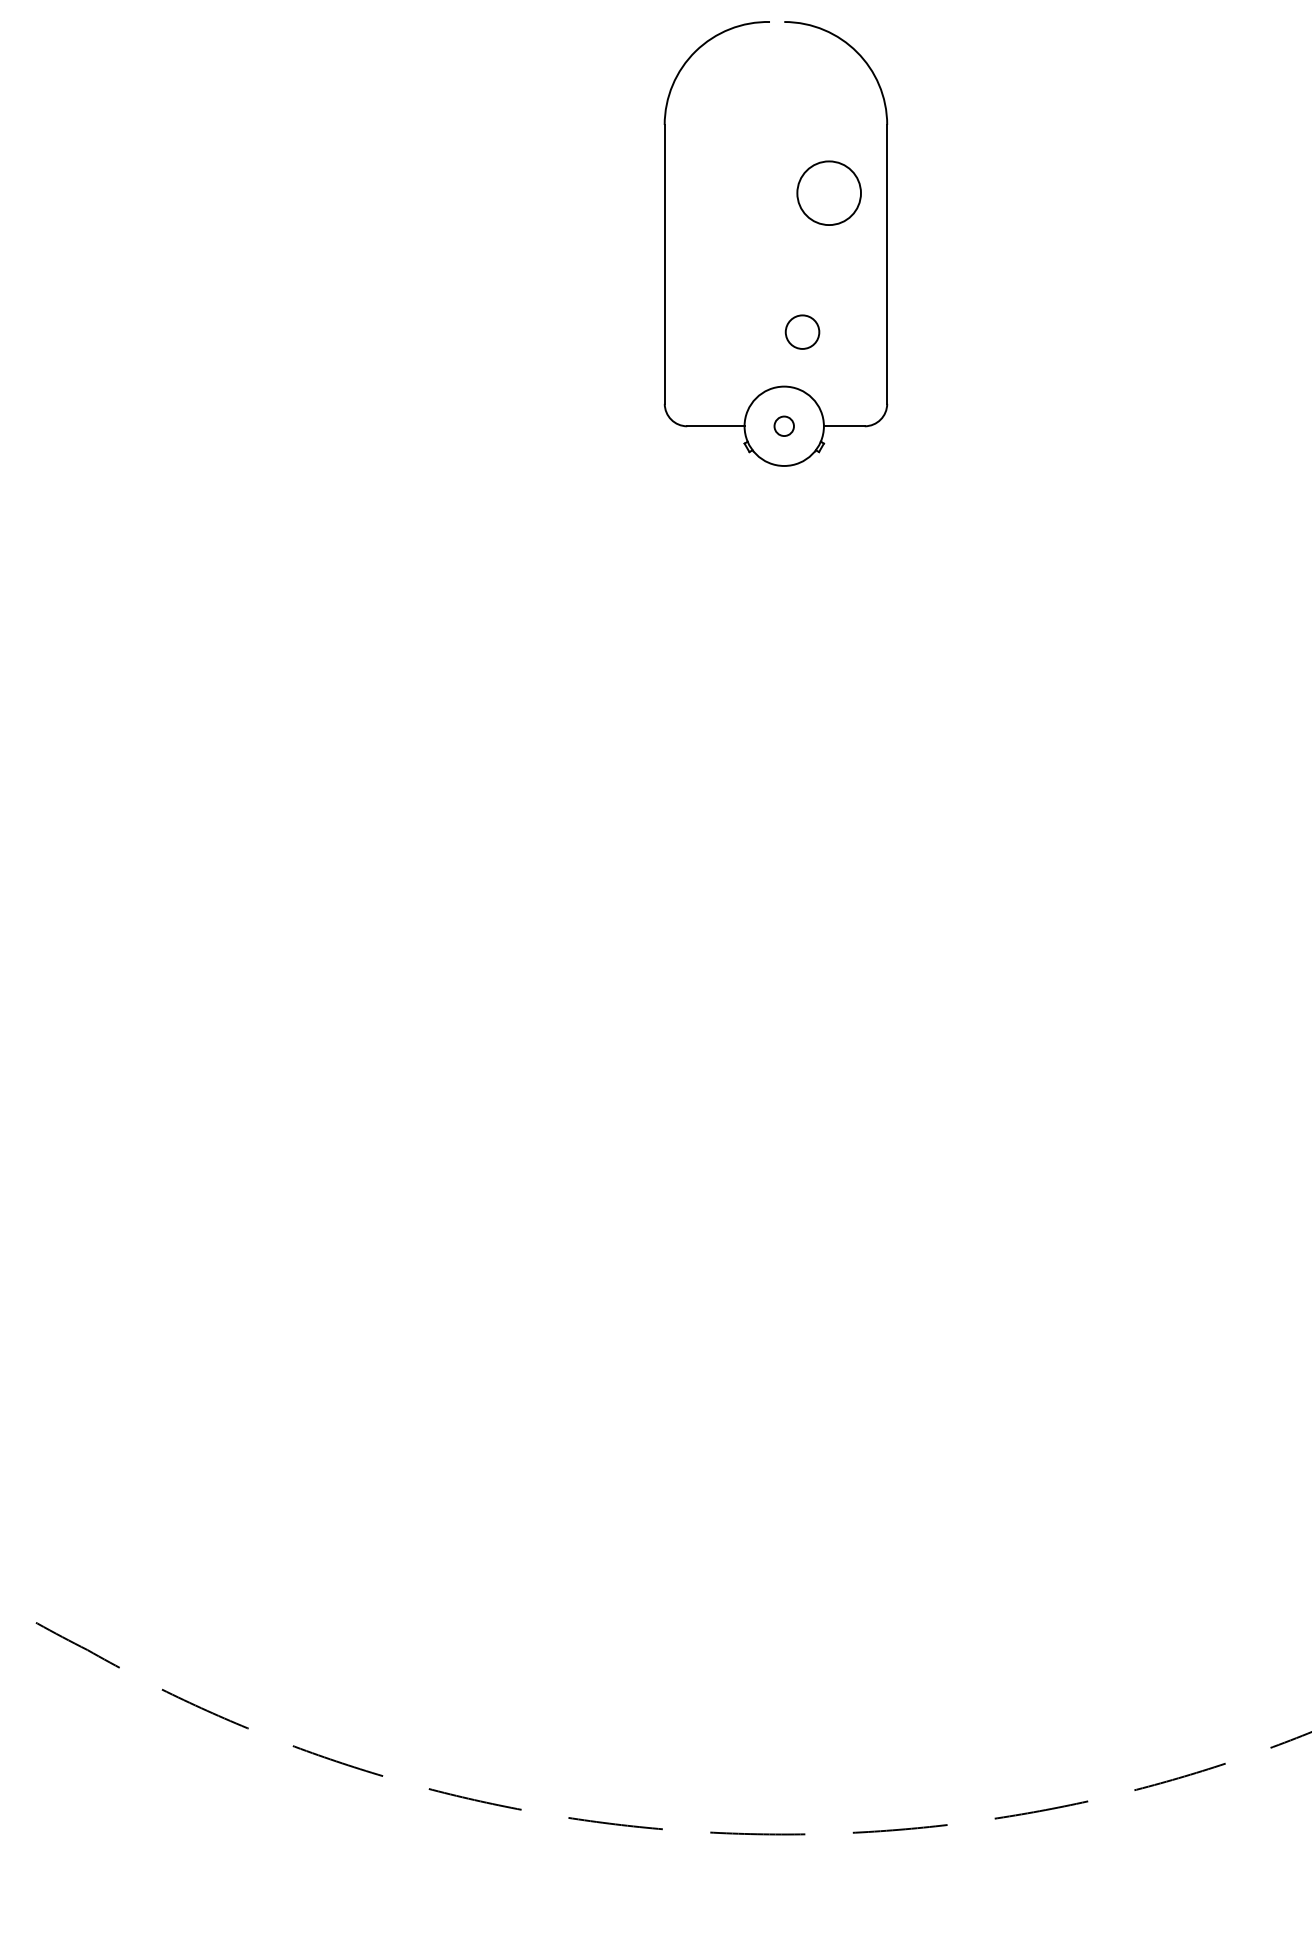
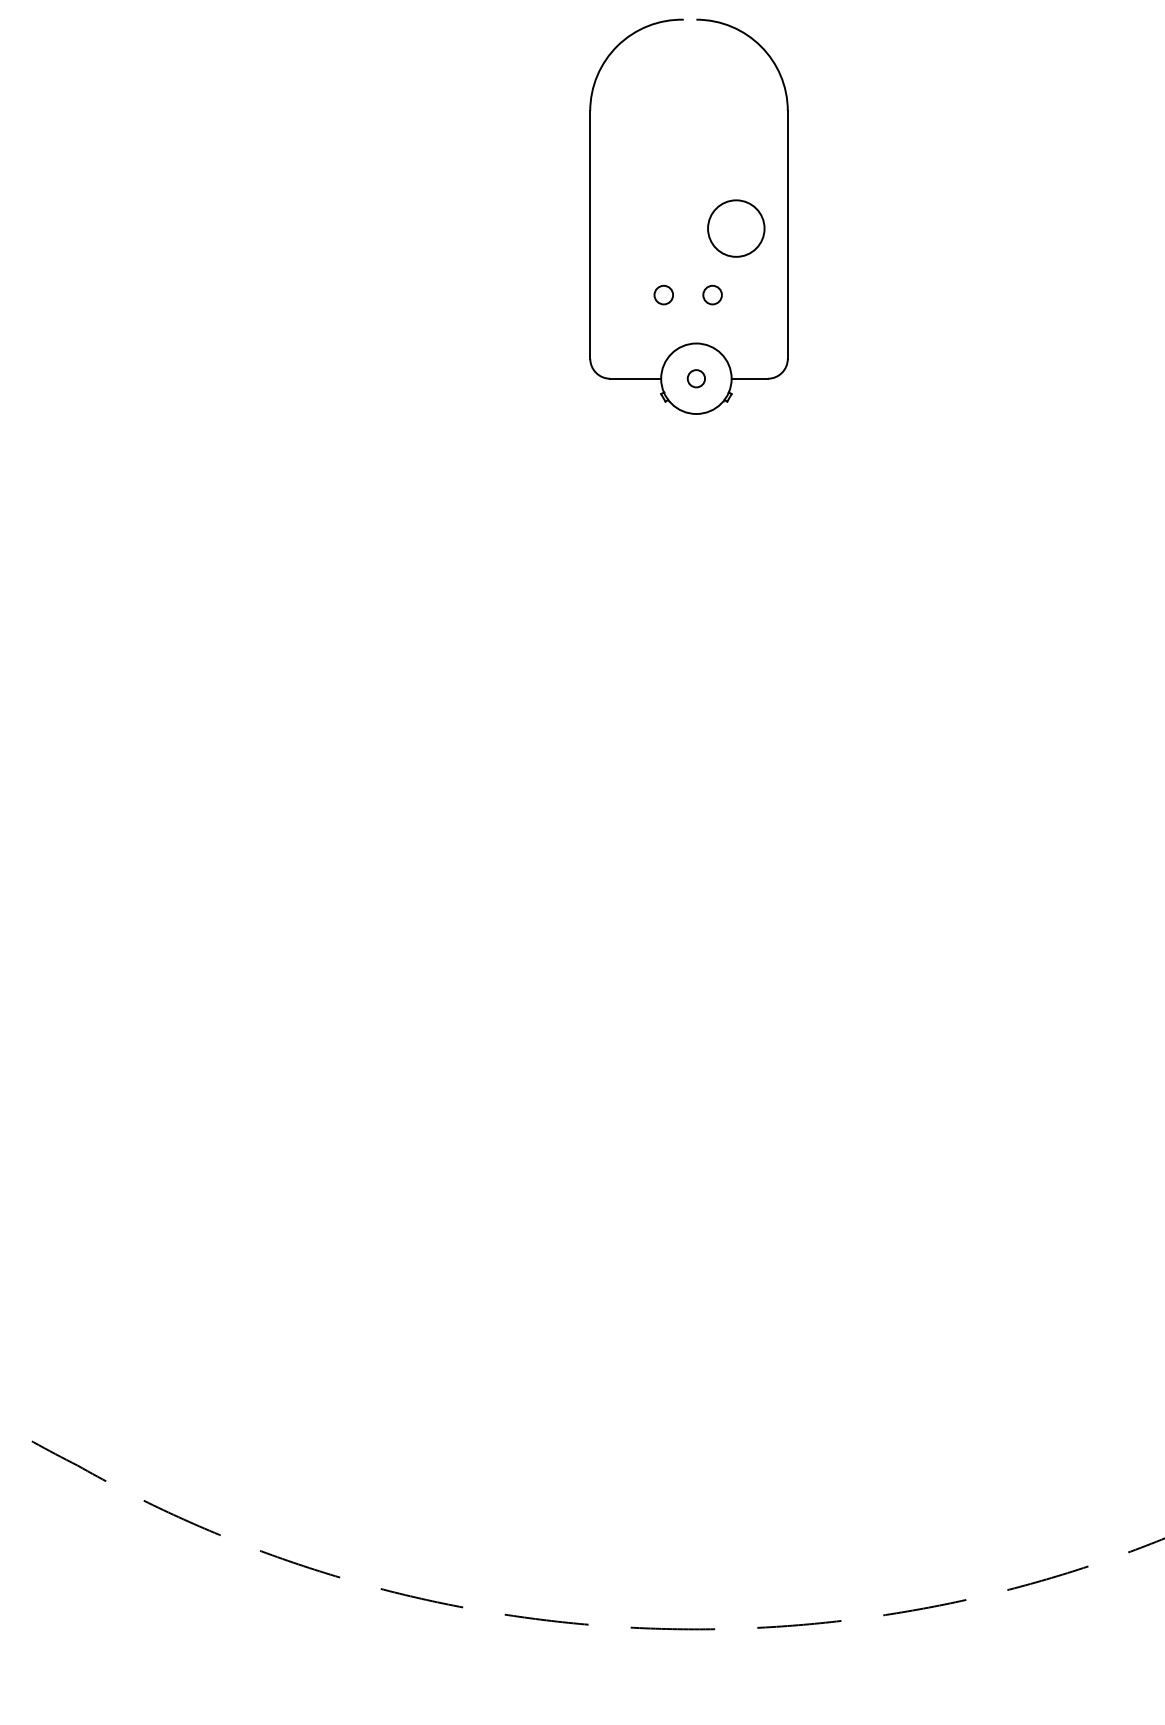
circle: (828, 192) -> (735, 227), moved
circle: (747, 331) -> (663, 294), added
circle: (802, 331) -> (712, 294), size x0.62

